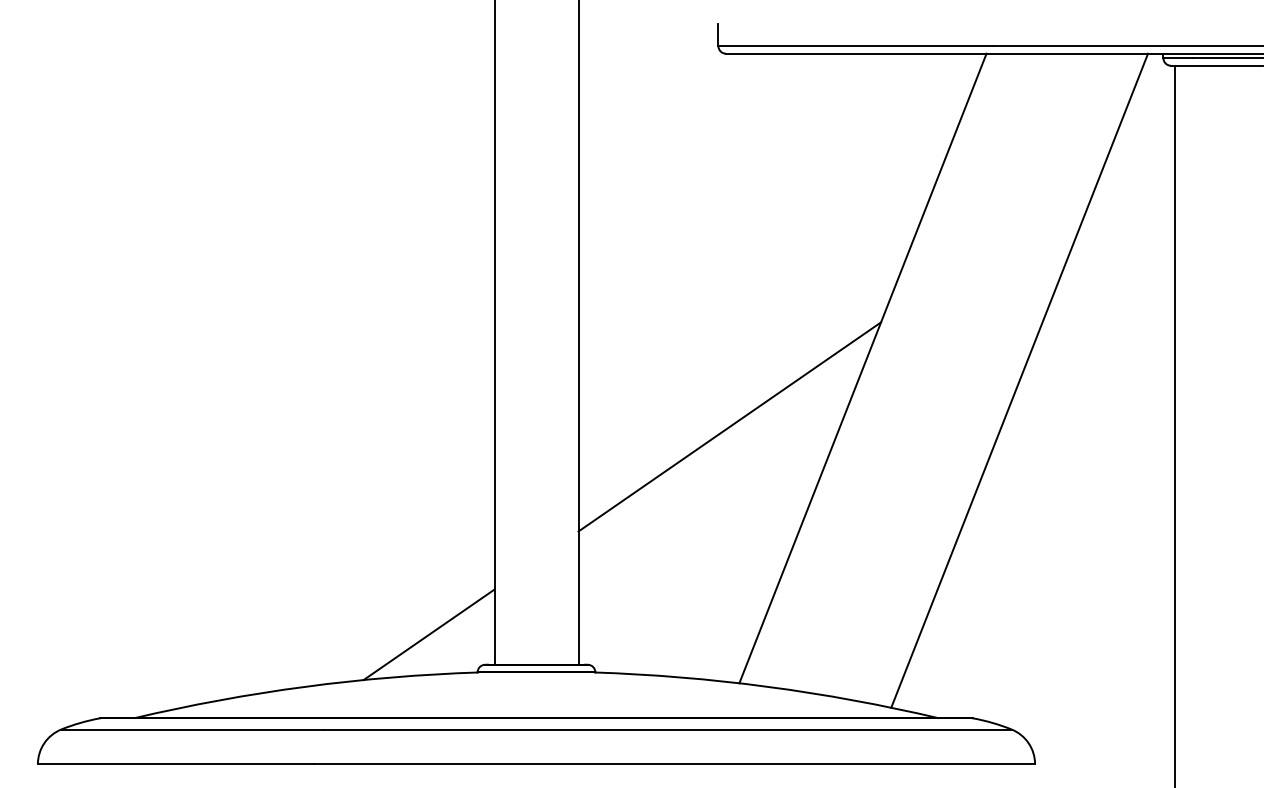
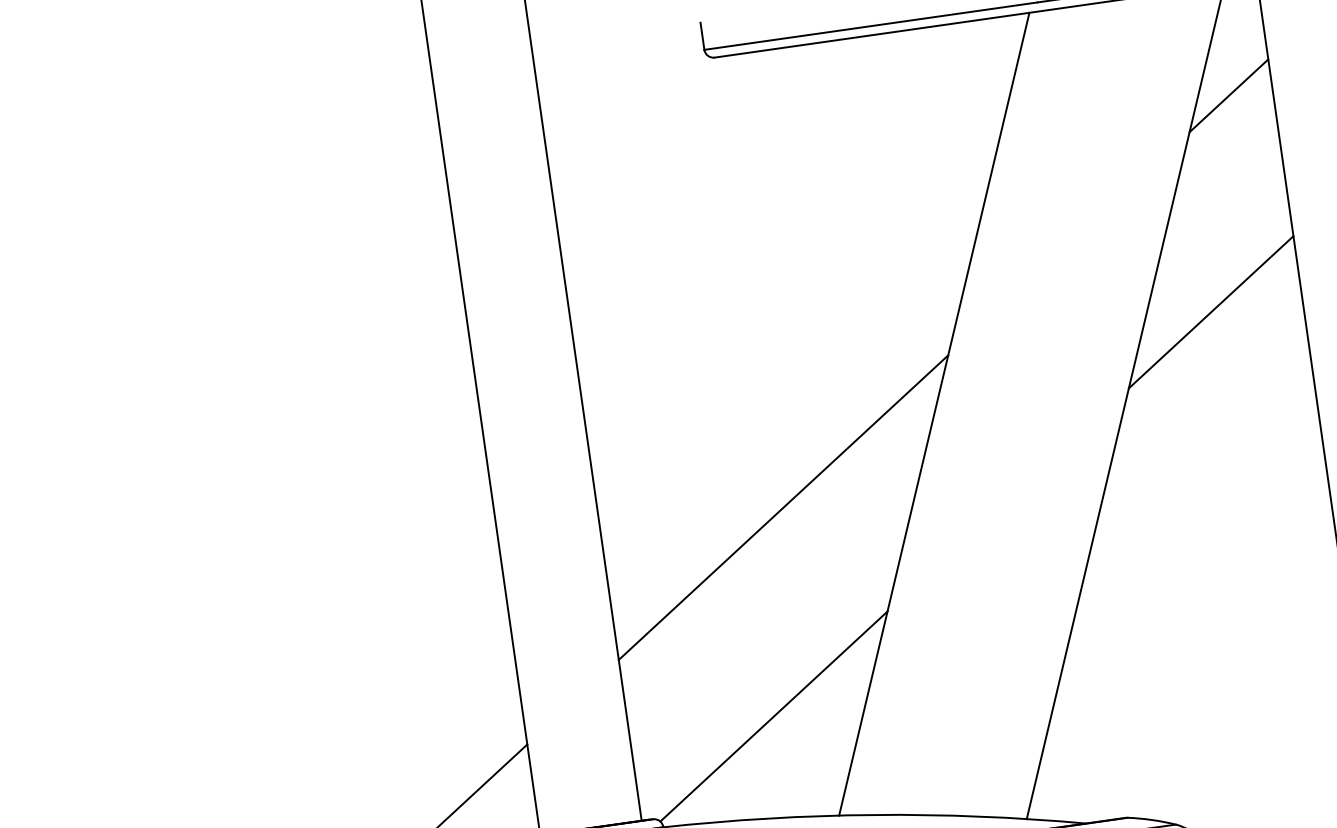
line: (1138, 144) -> (1228, 96), added
line: (1099, 317) -> (1211, 311), added
line: (697, 595) -> (773, 716), added

